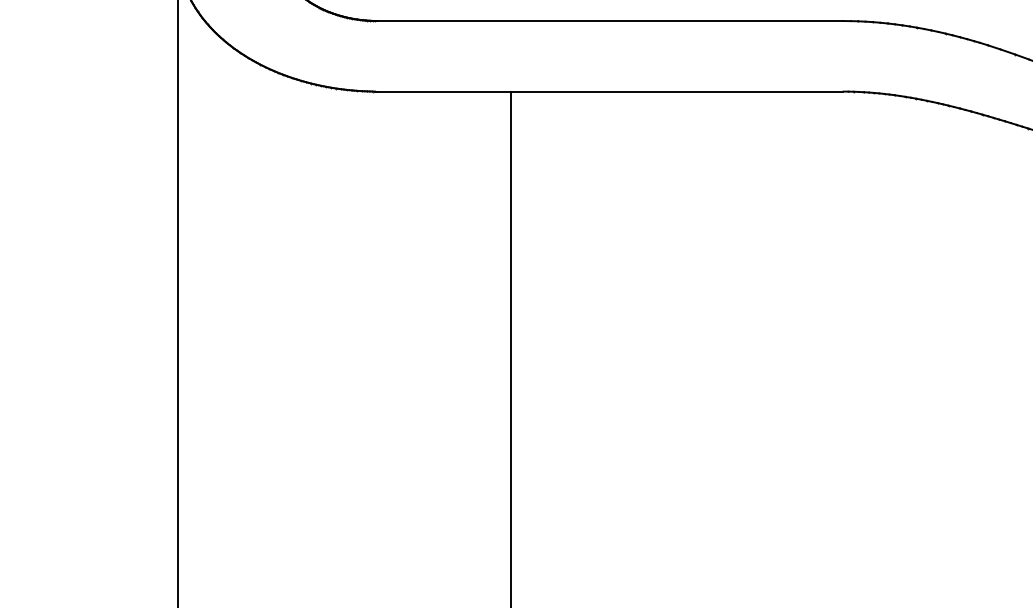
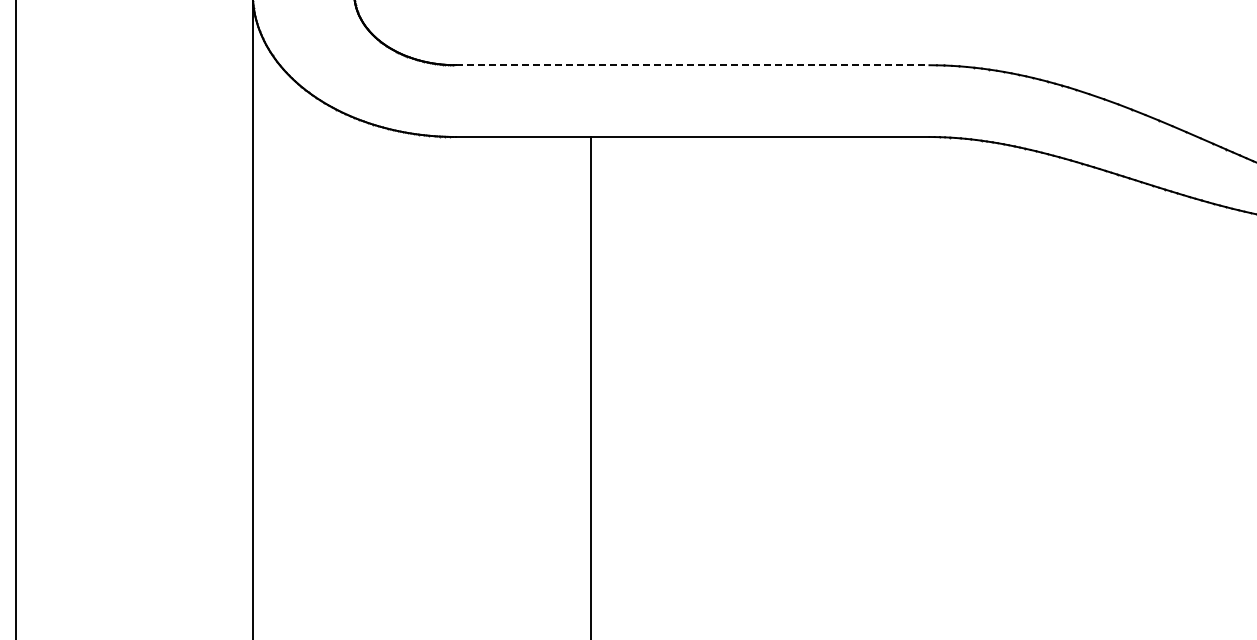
line: (610, 21) -> (692, 65), solid -> dashed

